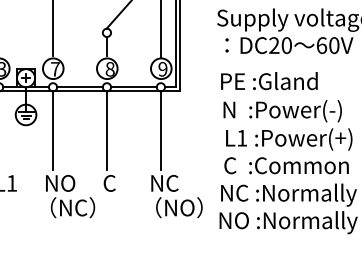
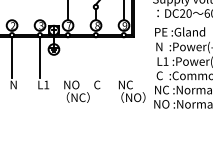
line: (52, 130) -> (67, 57), removed
line: (106, 130) -> (95, 57), removed
line: (160, 130) -> (123, 57), removed

